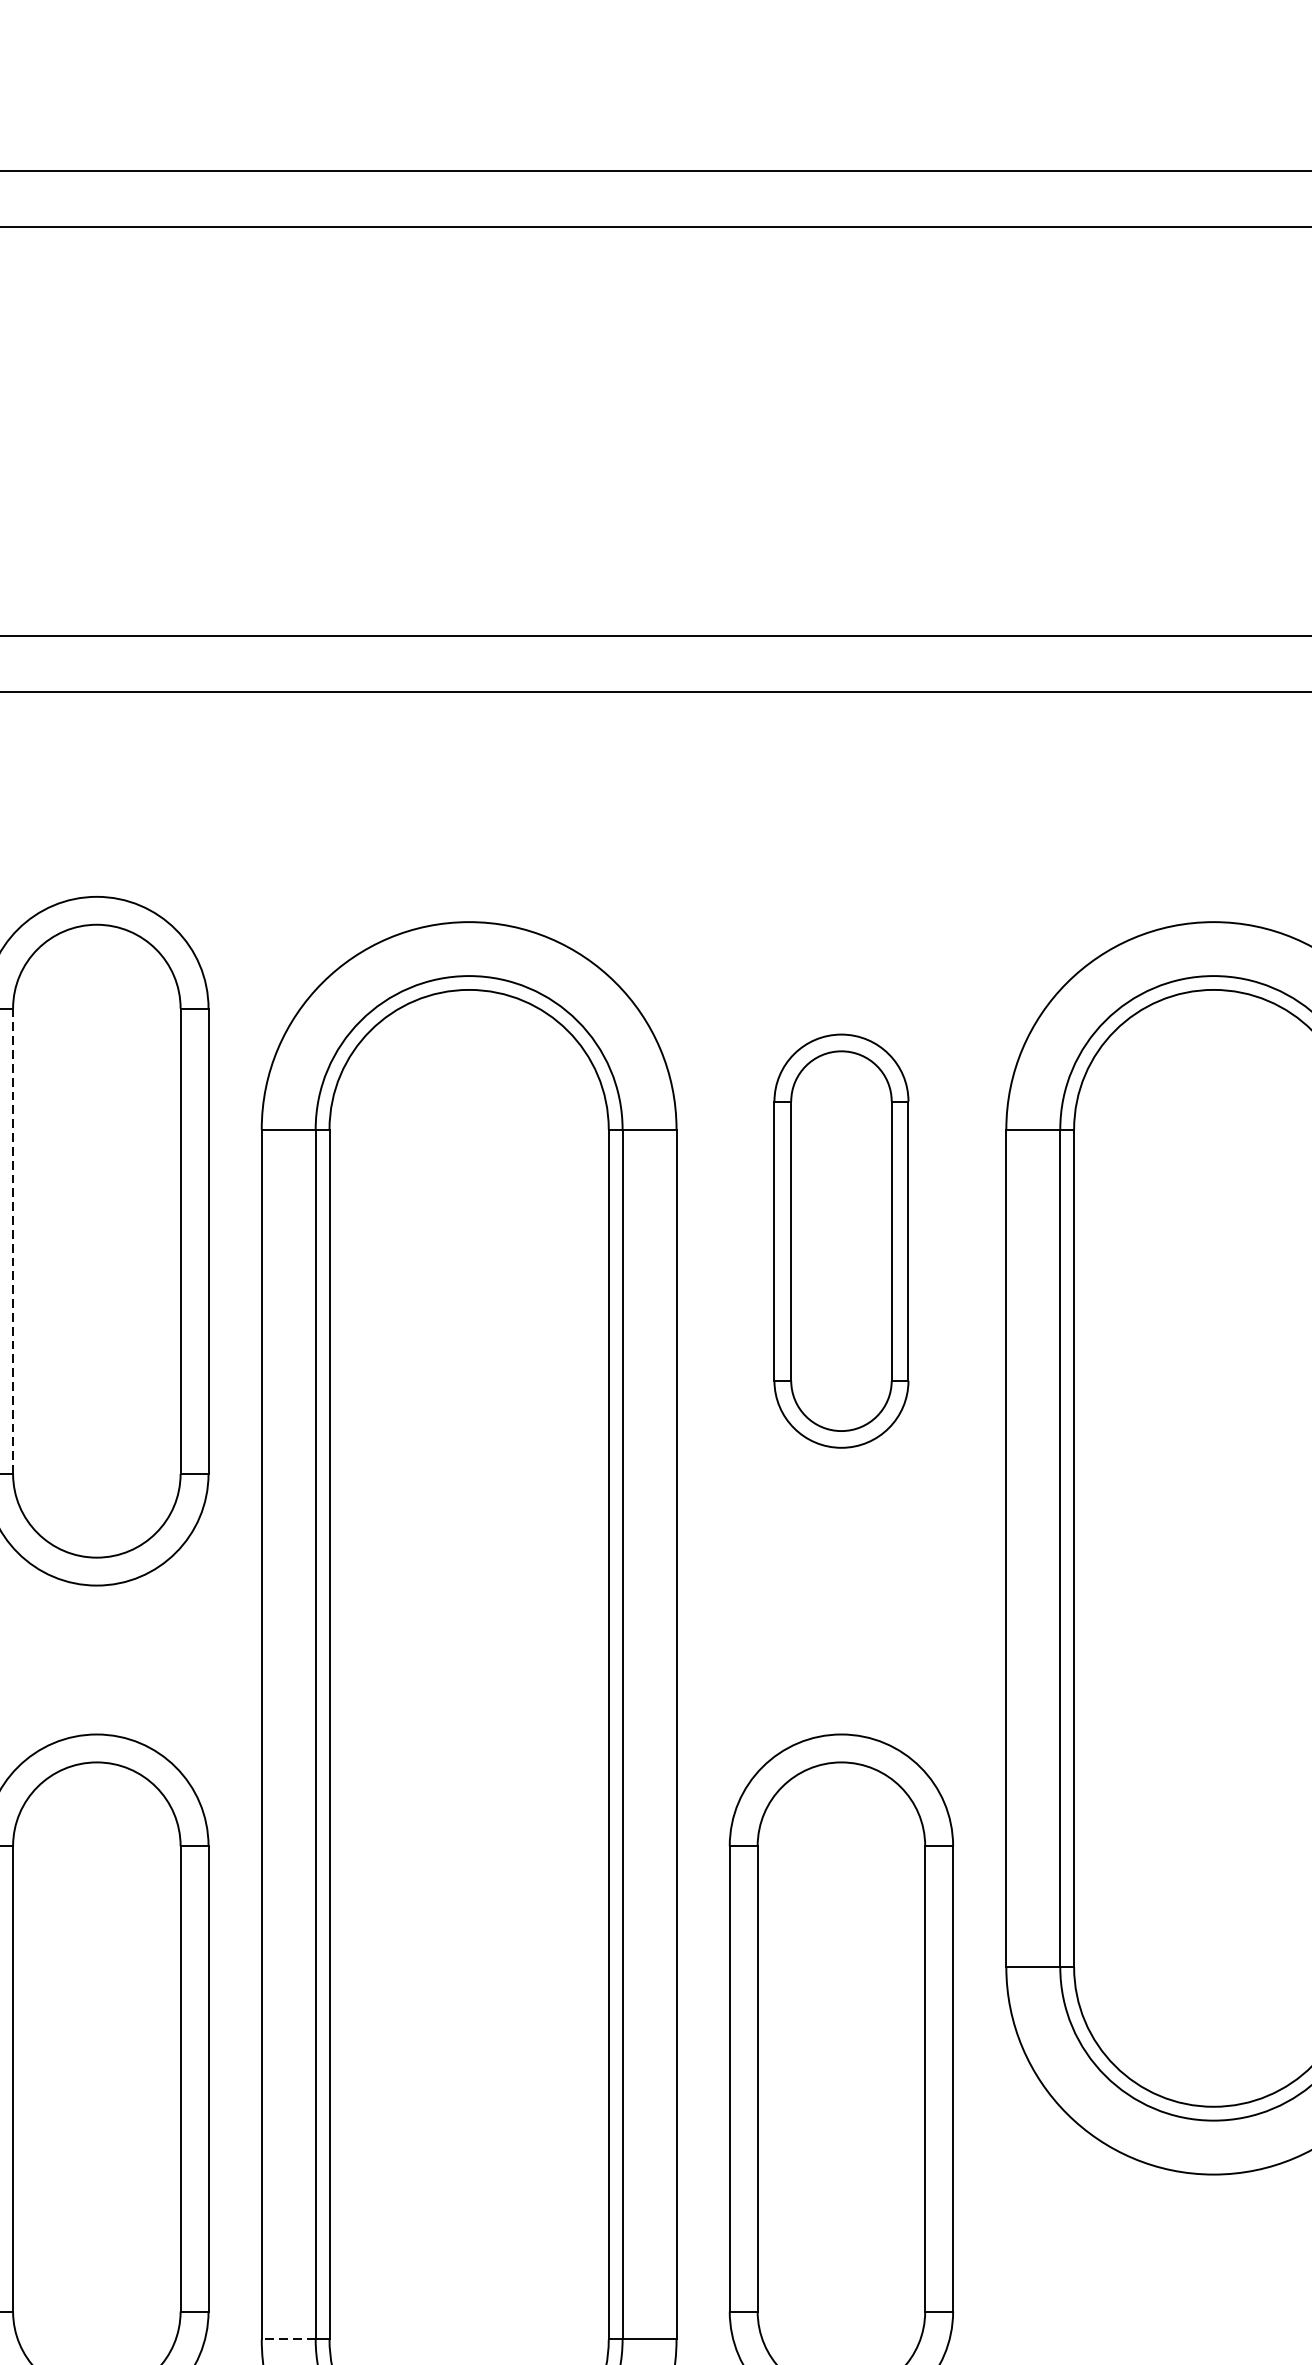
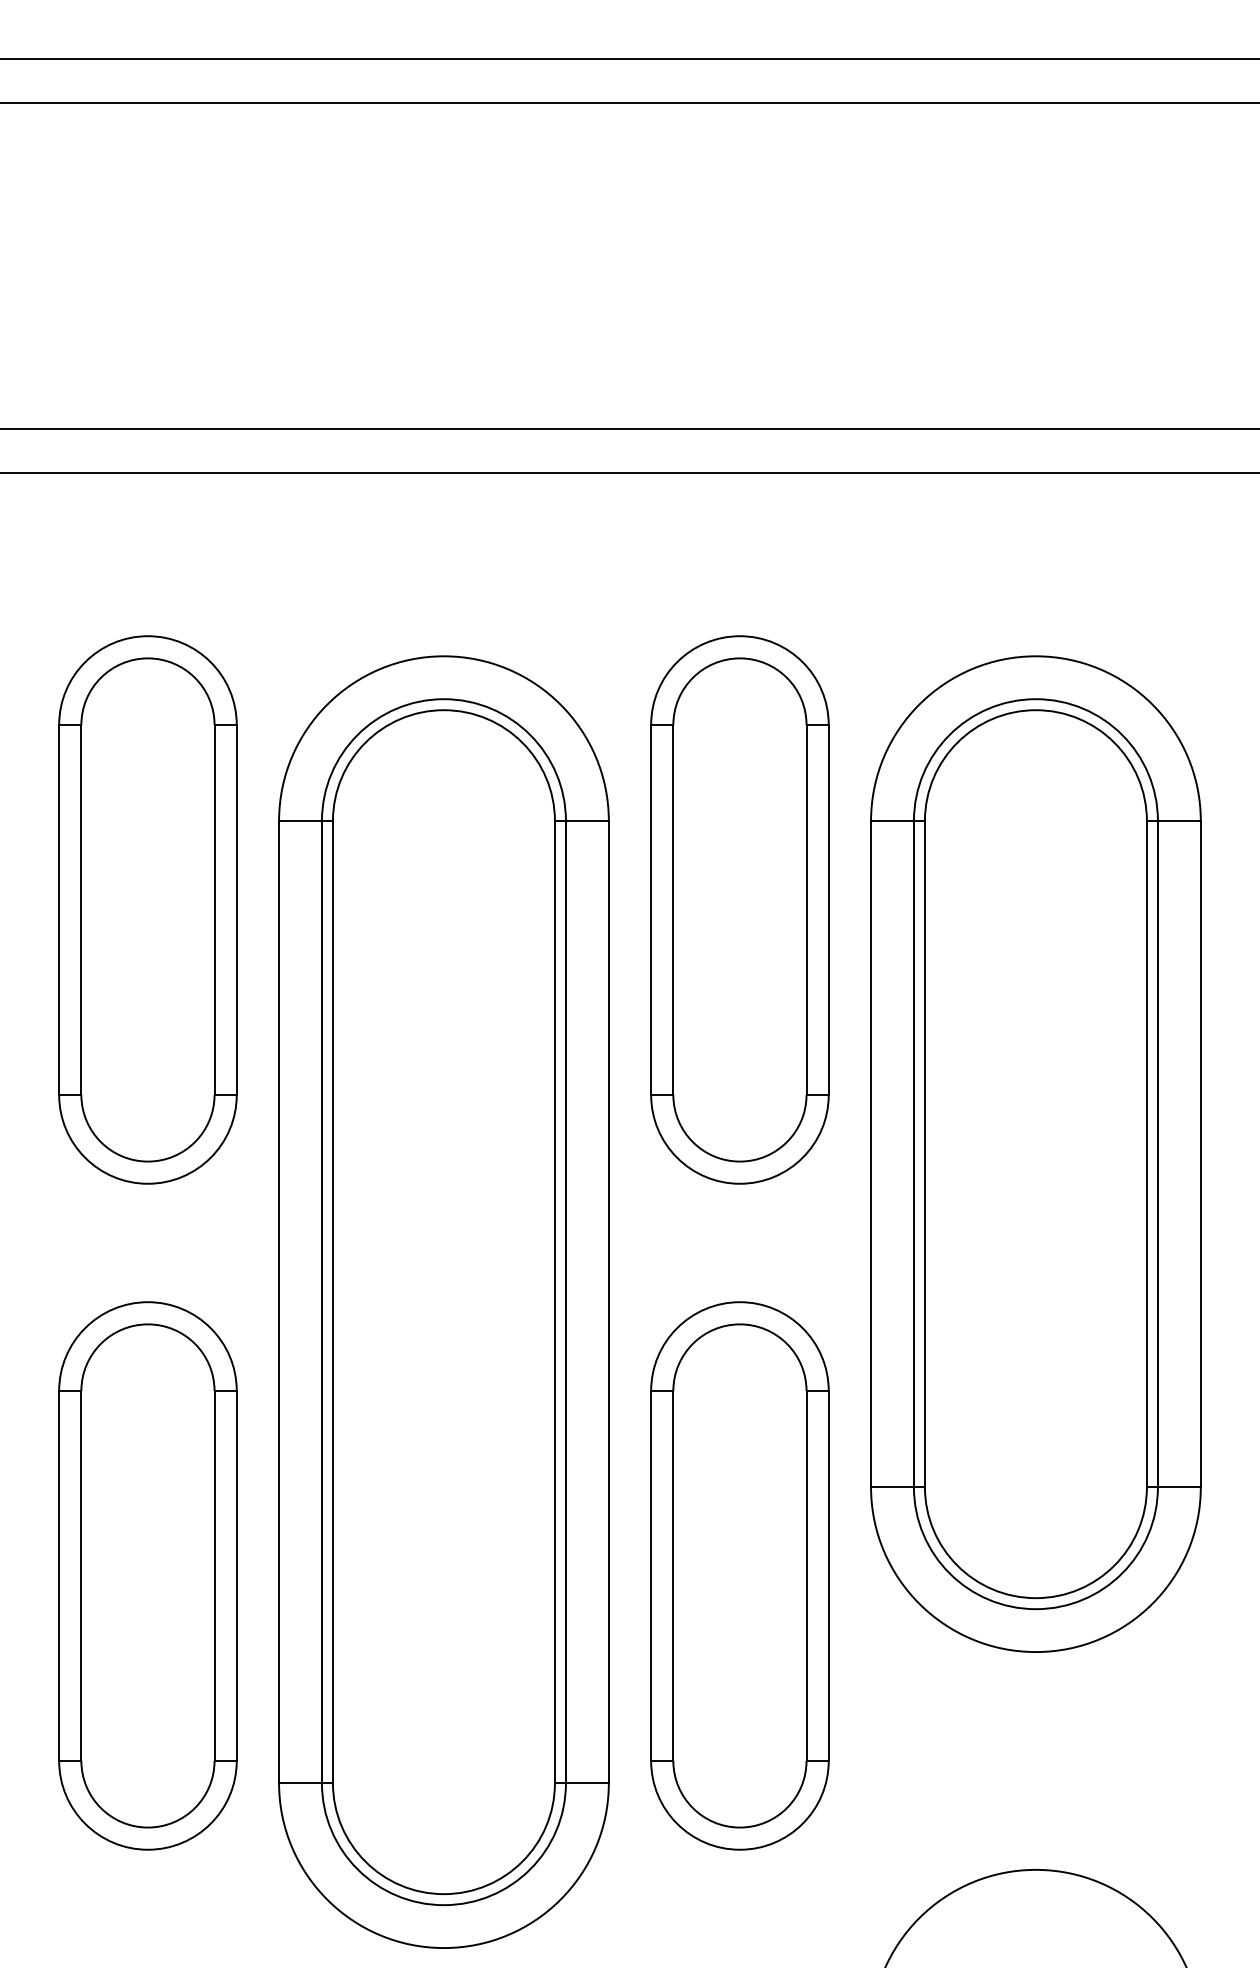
part: (840, 1240) -> (739, 909), size x1.67
line: (13, 1241) -> (81, 910), dashed -> solid
line: (288, 2339) -> (300, 1783), dashed -> solid

